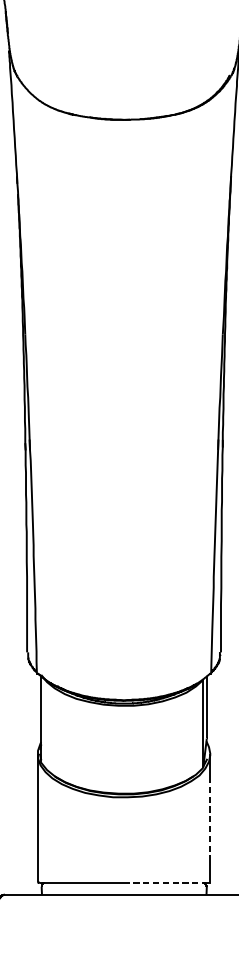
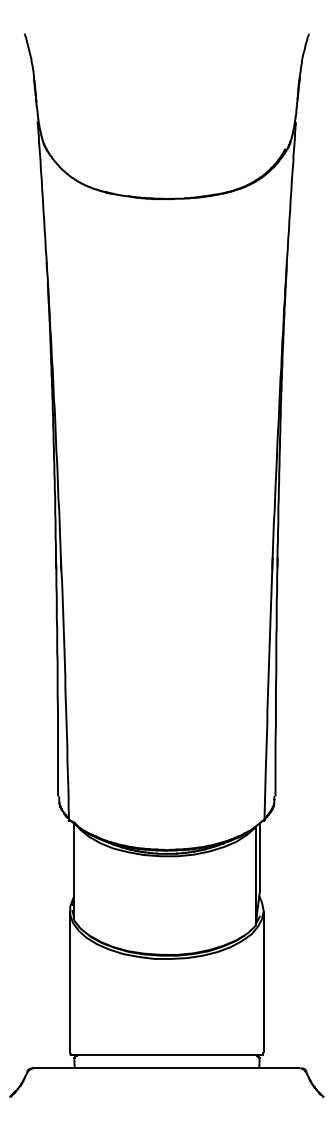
line: (210, 821) -> (263, 986), dashed -> solid
line: (165, 883) -> (213, 1055), dashed -> solid

